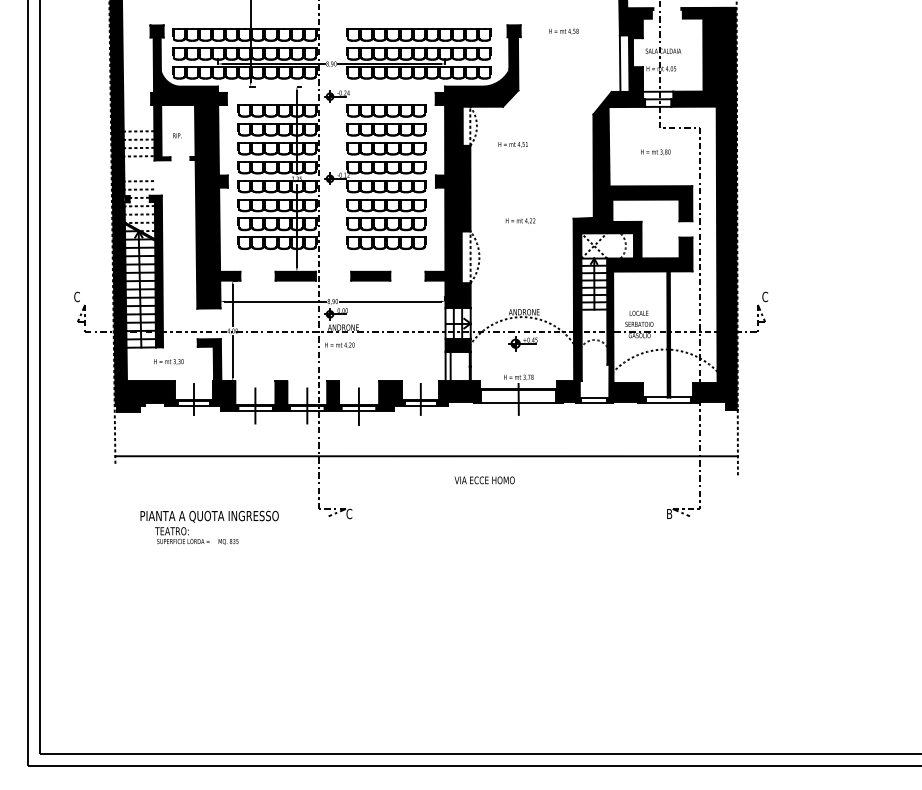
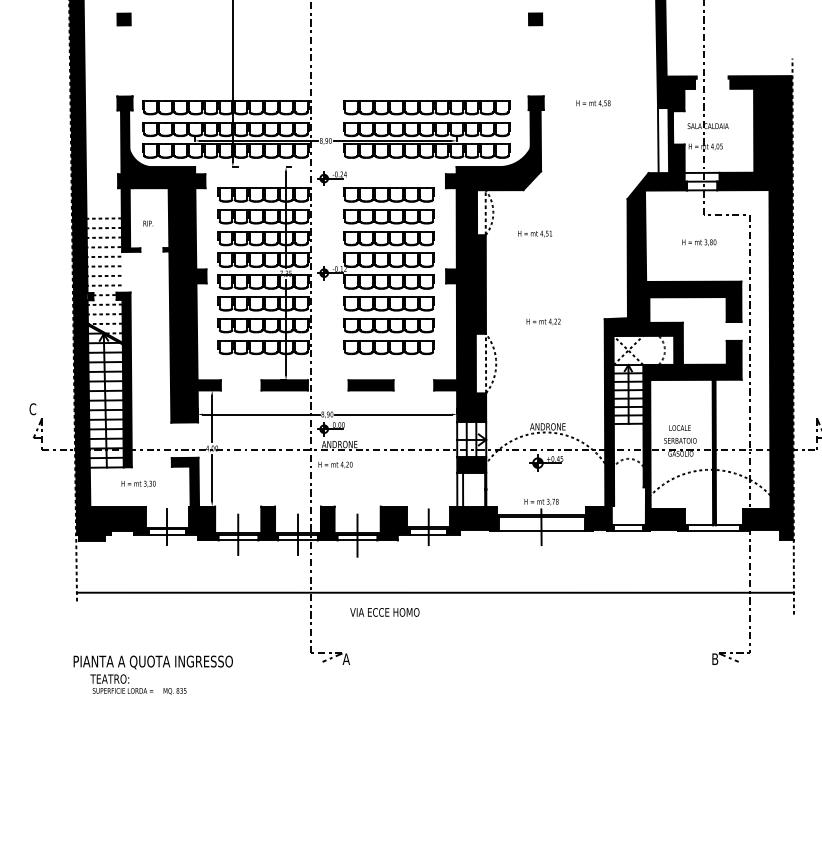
line: (138, 164) -> (103, 256), added
line: (138, 172) -> (103, 265), added
text: (484, 480) -> (384, 612), moved
text: (349, 513) -> (346, 658), C -> A
text: (209, 527) -> (153, 674), moved

